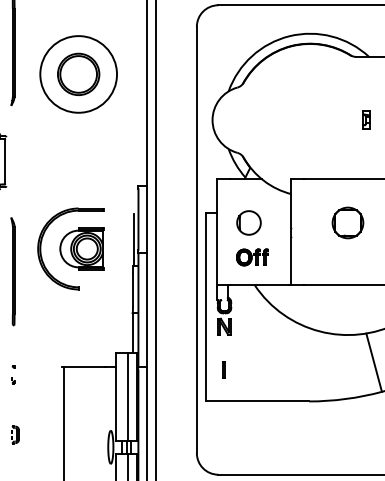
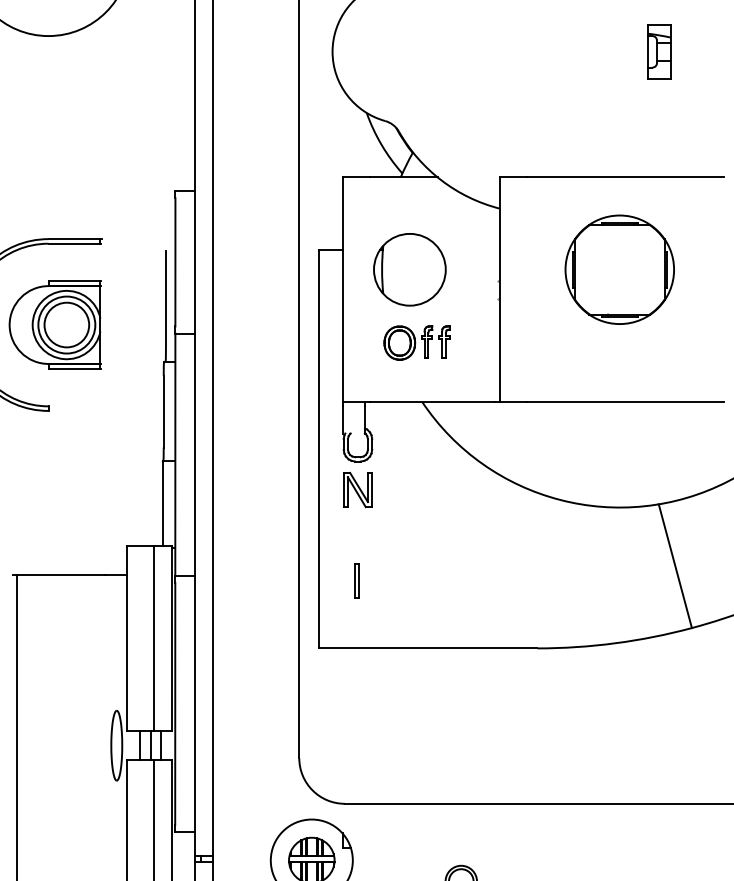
part: (366, 120) -> (659, 52), size x1.43
part: (248, 222) -> (408, 268), size x1.43
part: (347, 222) -> (618, 268), size x1.67

